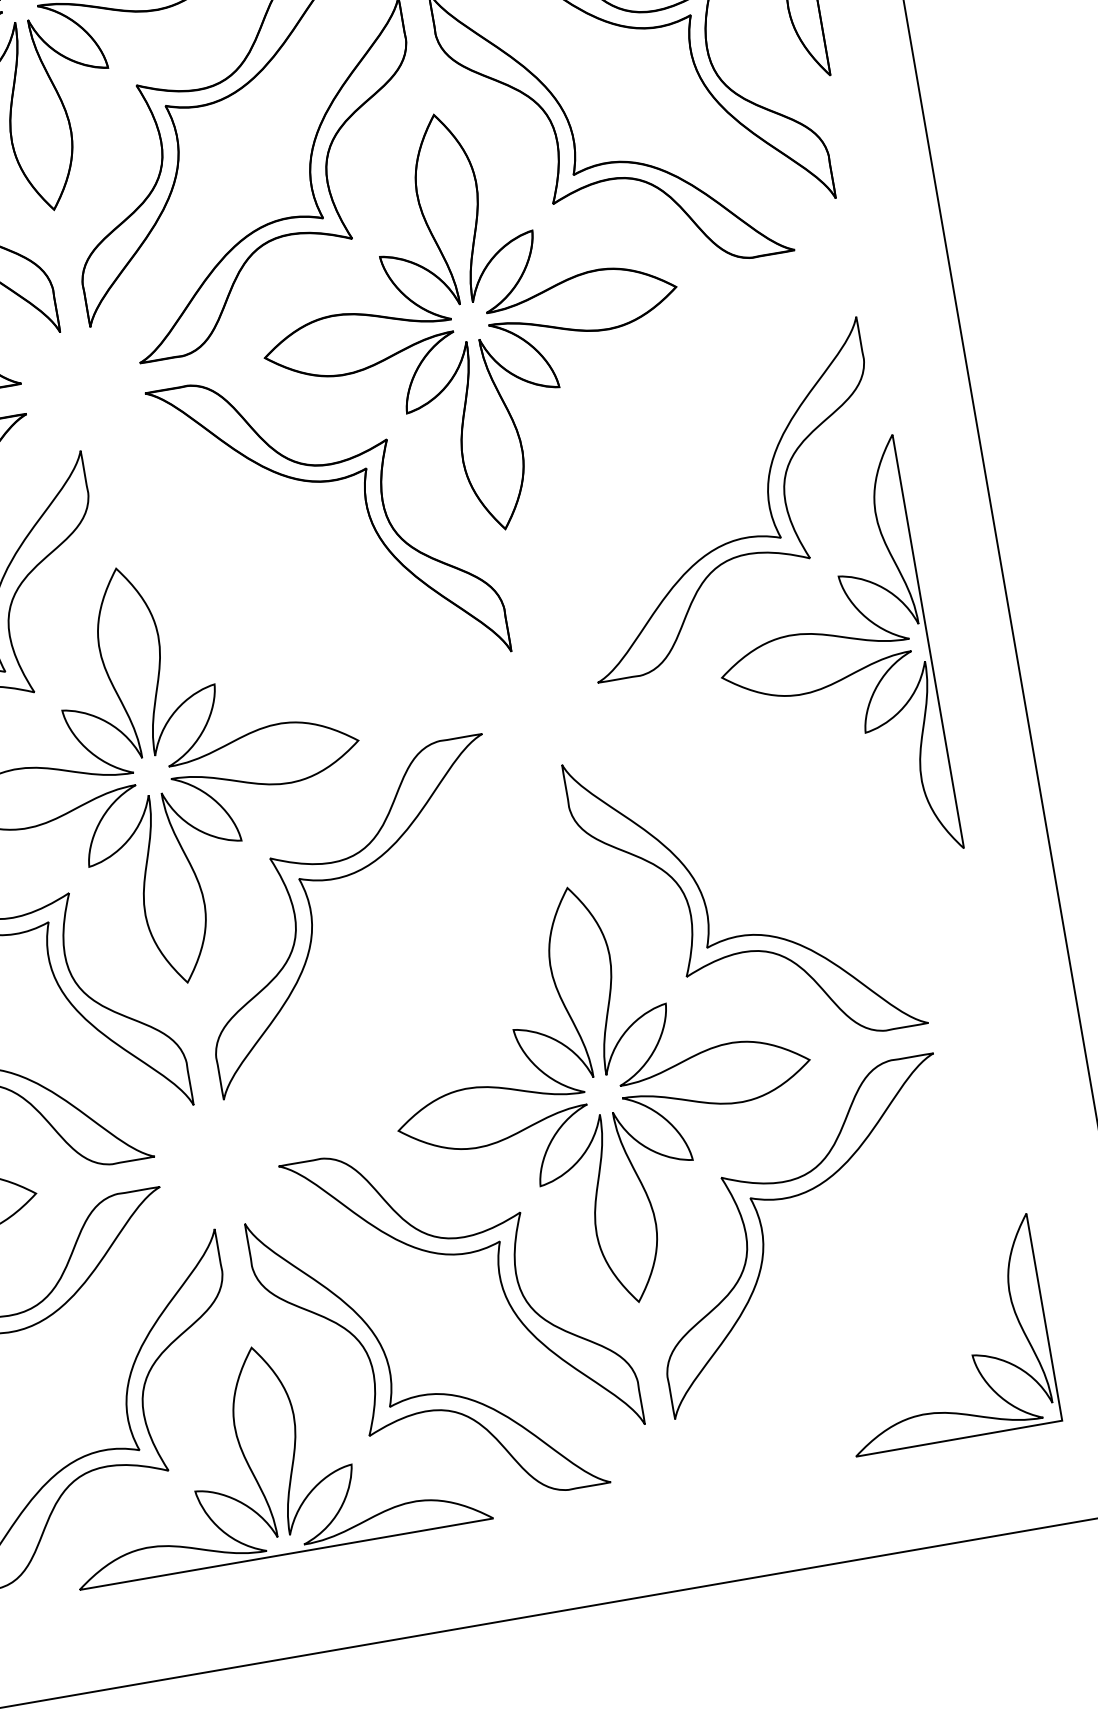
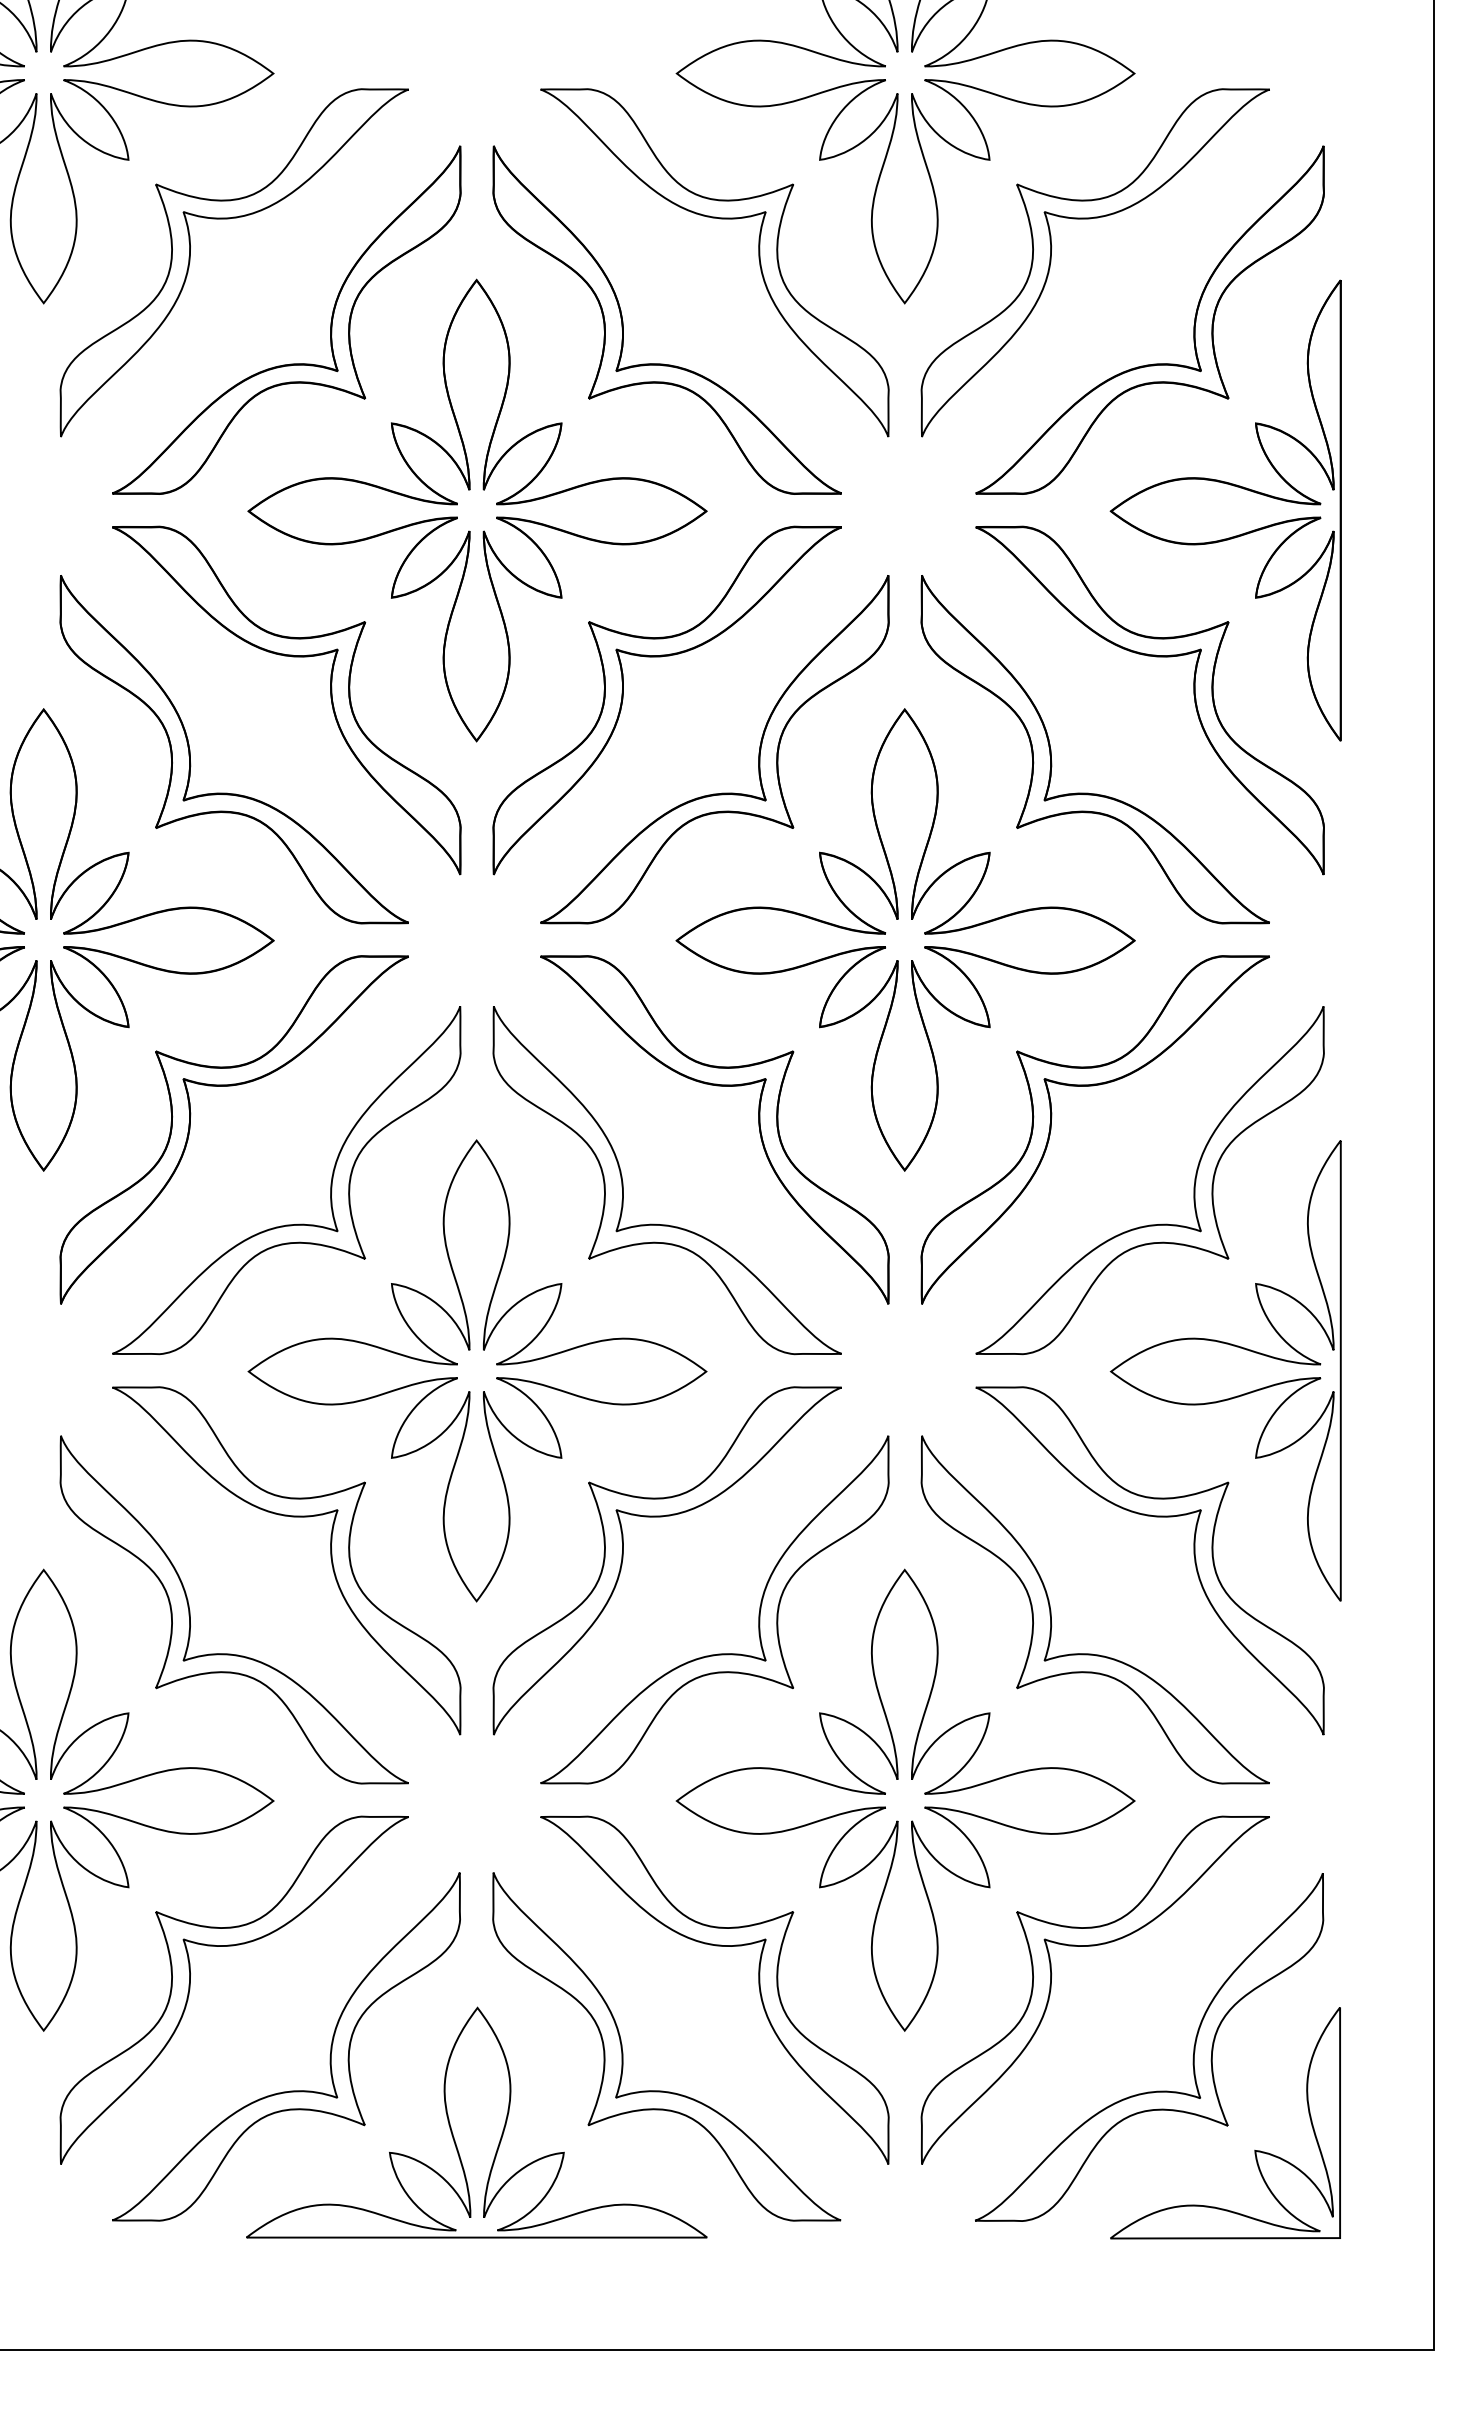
part: (630, 469) -> (1051, 1129), added
part: (254, 582) -> (623, 1181), added
part: (783, 802) -> (1154, 1517), added
part: (412, 992) -> (717, 1653), added
part: (875, 1316) -> (1157, 2090), added

